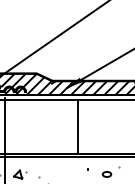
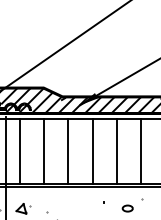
line: (16, 126) -> (19, 151), added
line: (36, 126) -> (43, 151), added
line: (57, 126) -> (68, 151), added
line: (98, 126) -> (117, 151), added
line: (118, 126) -> (141, 151), added

